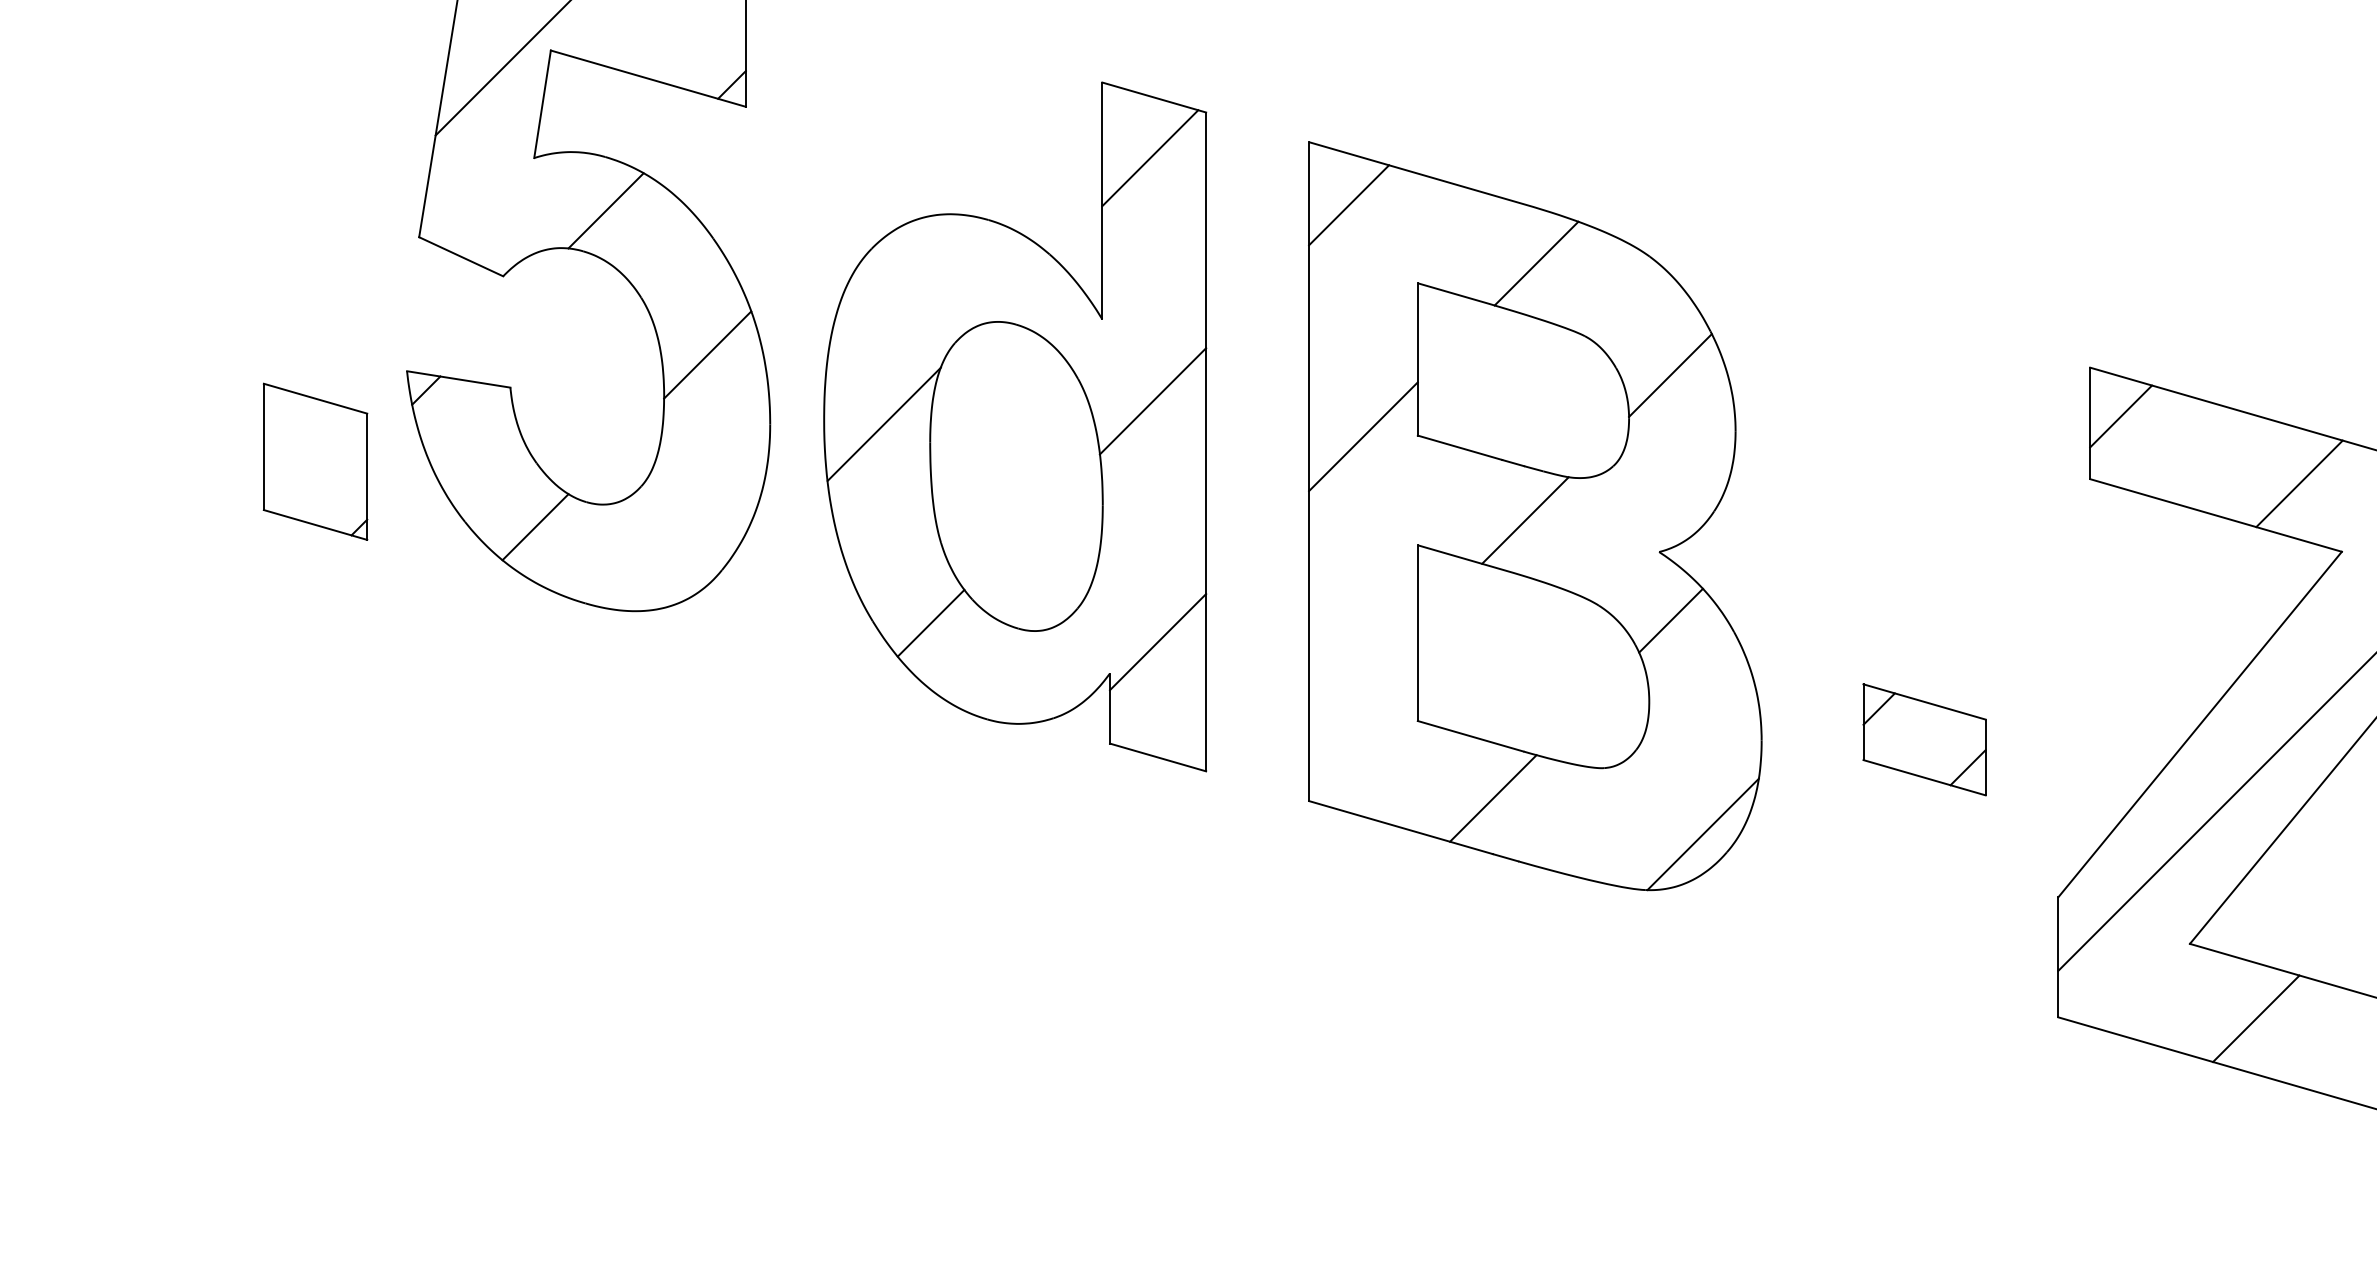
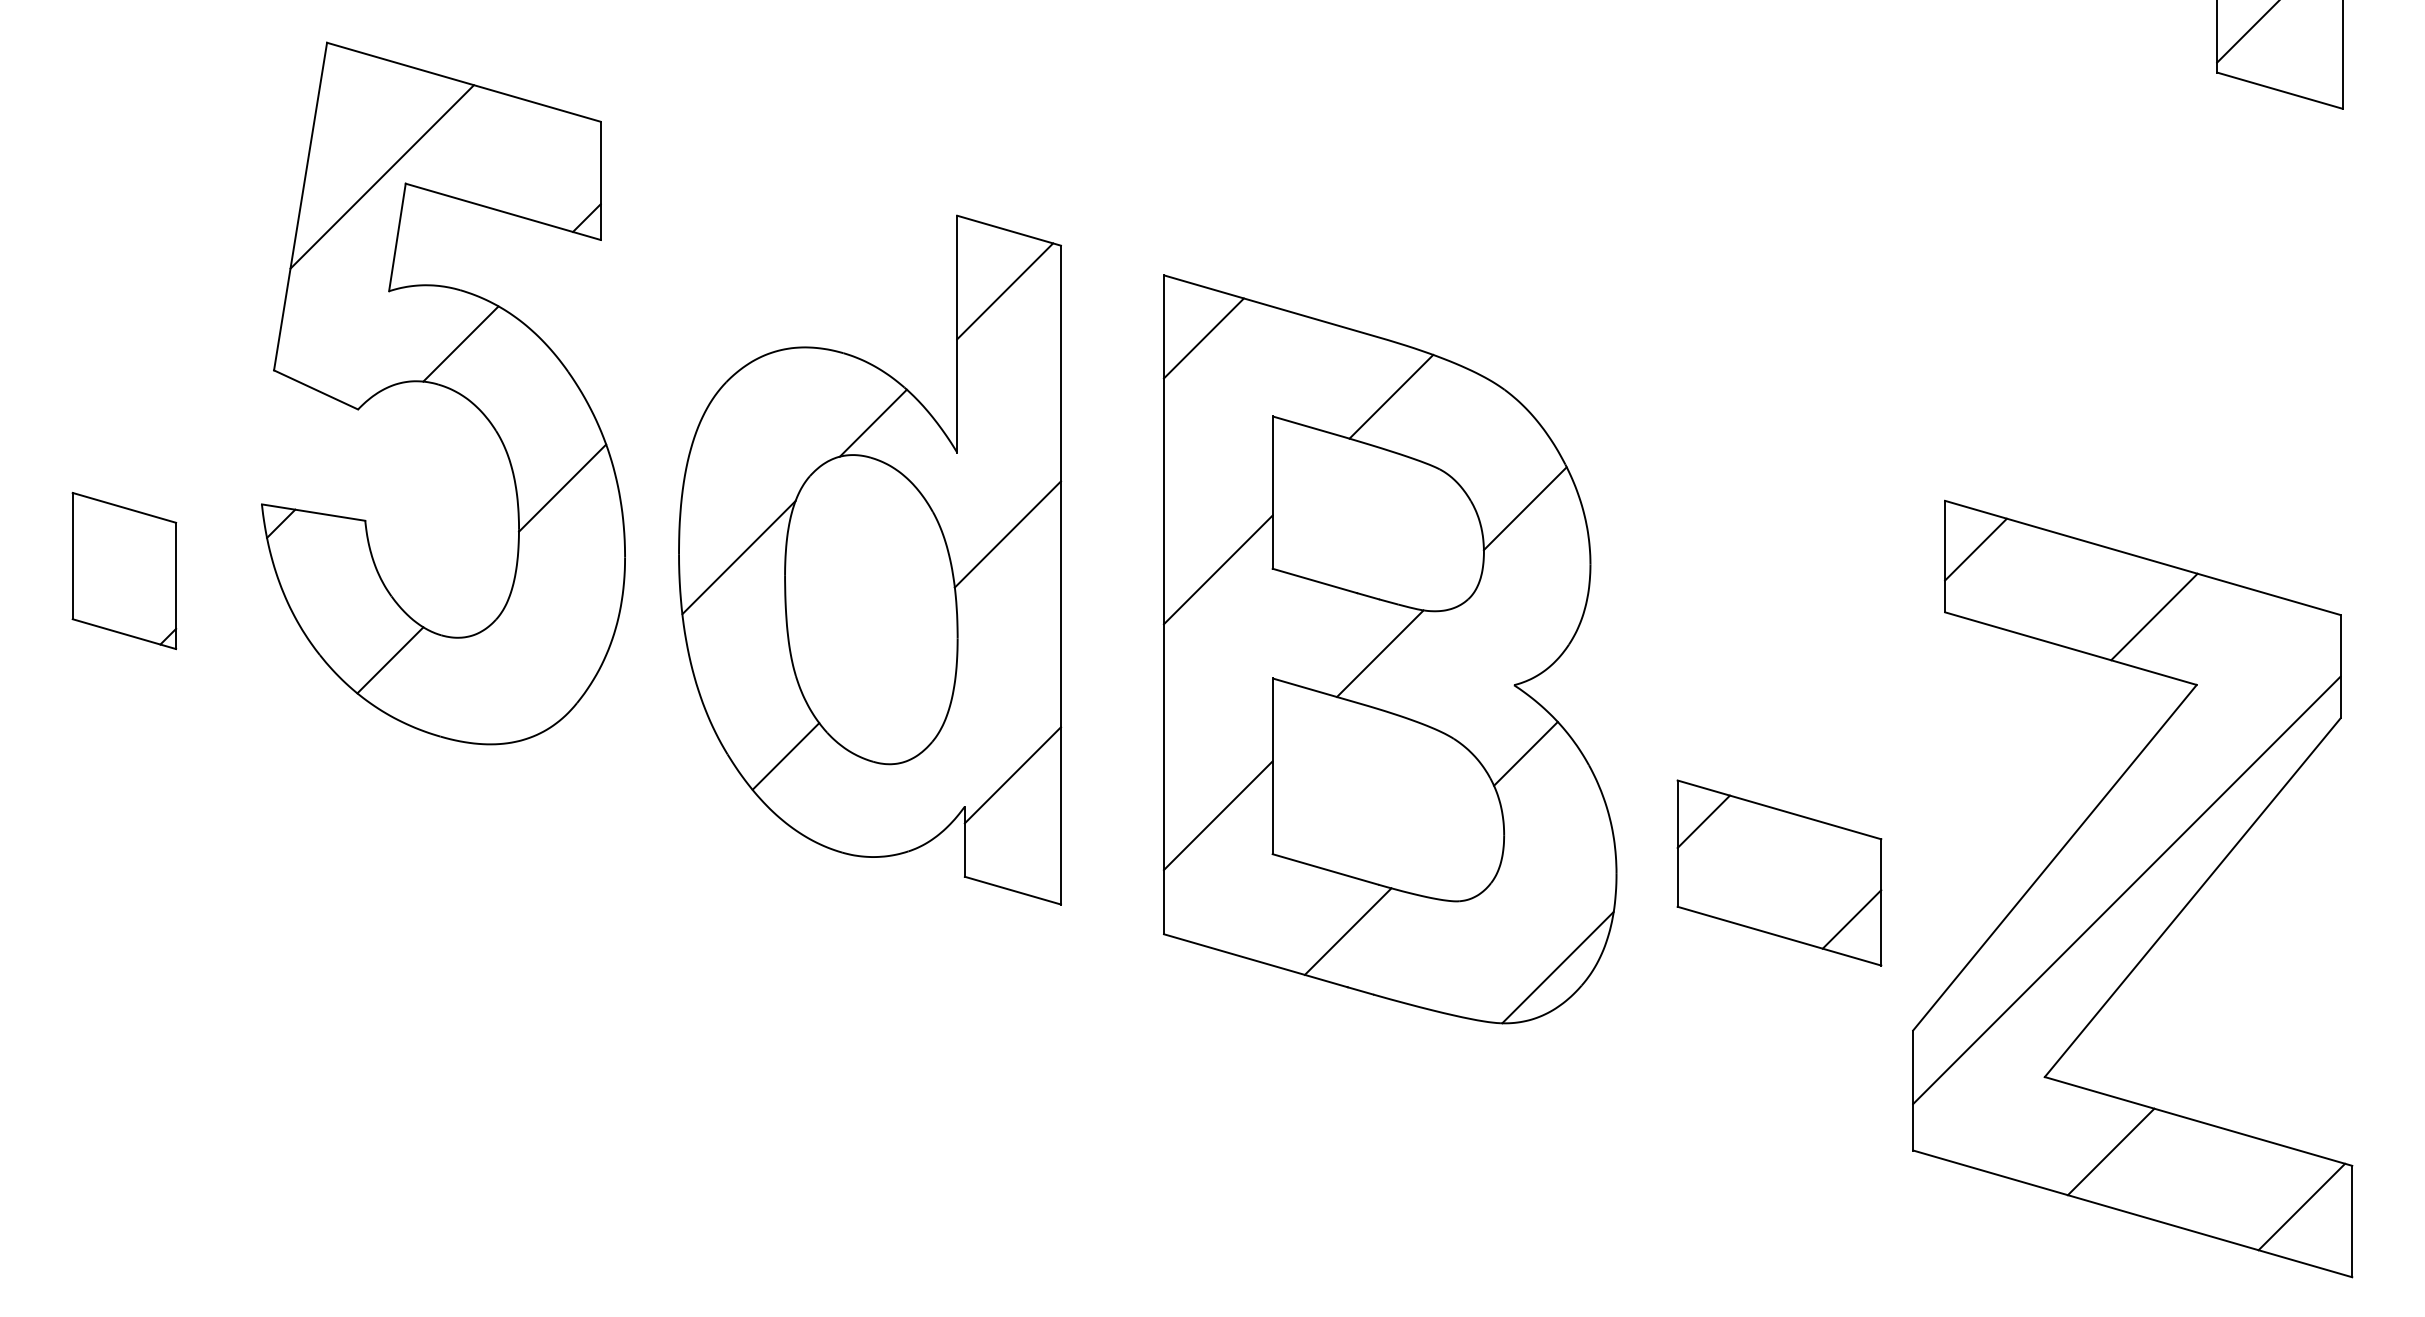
line: (1017, 289) -> (872, 422), added
part: (315, 462) -> (124, 571), moved
line: (1362, 682) -> (1217, 815), added
part: (1924, 739) -> (1779, 872), size x1.67

